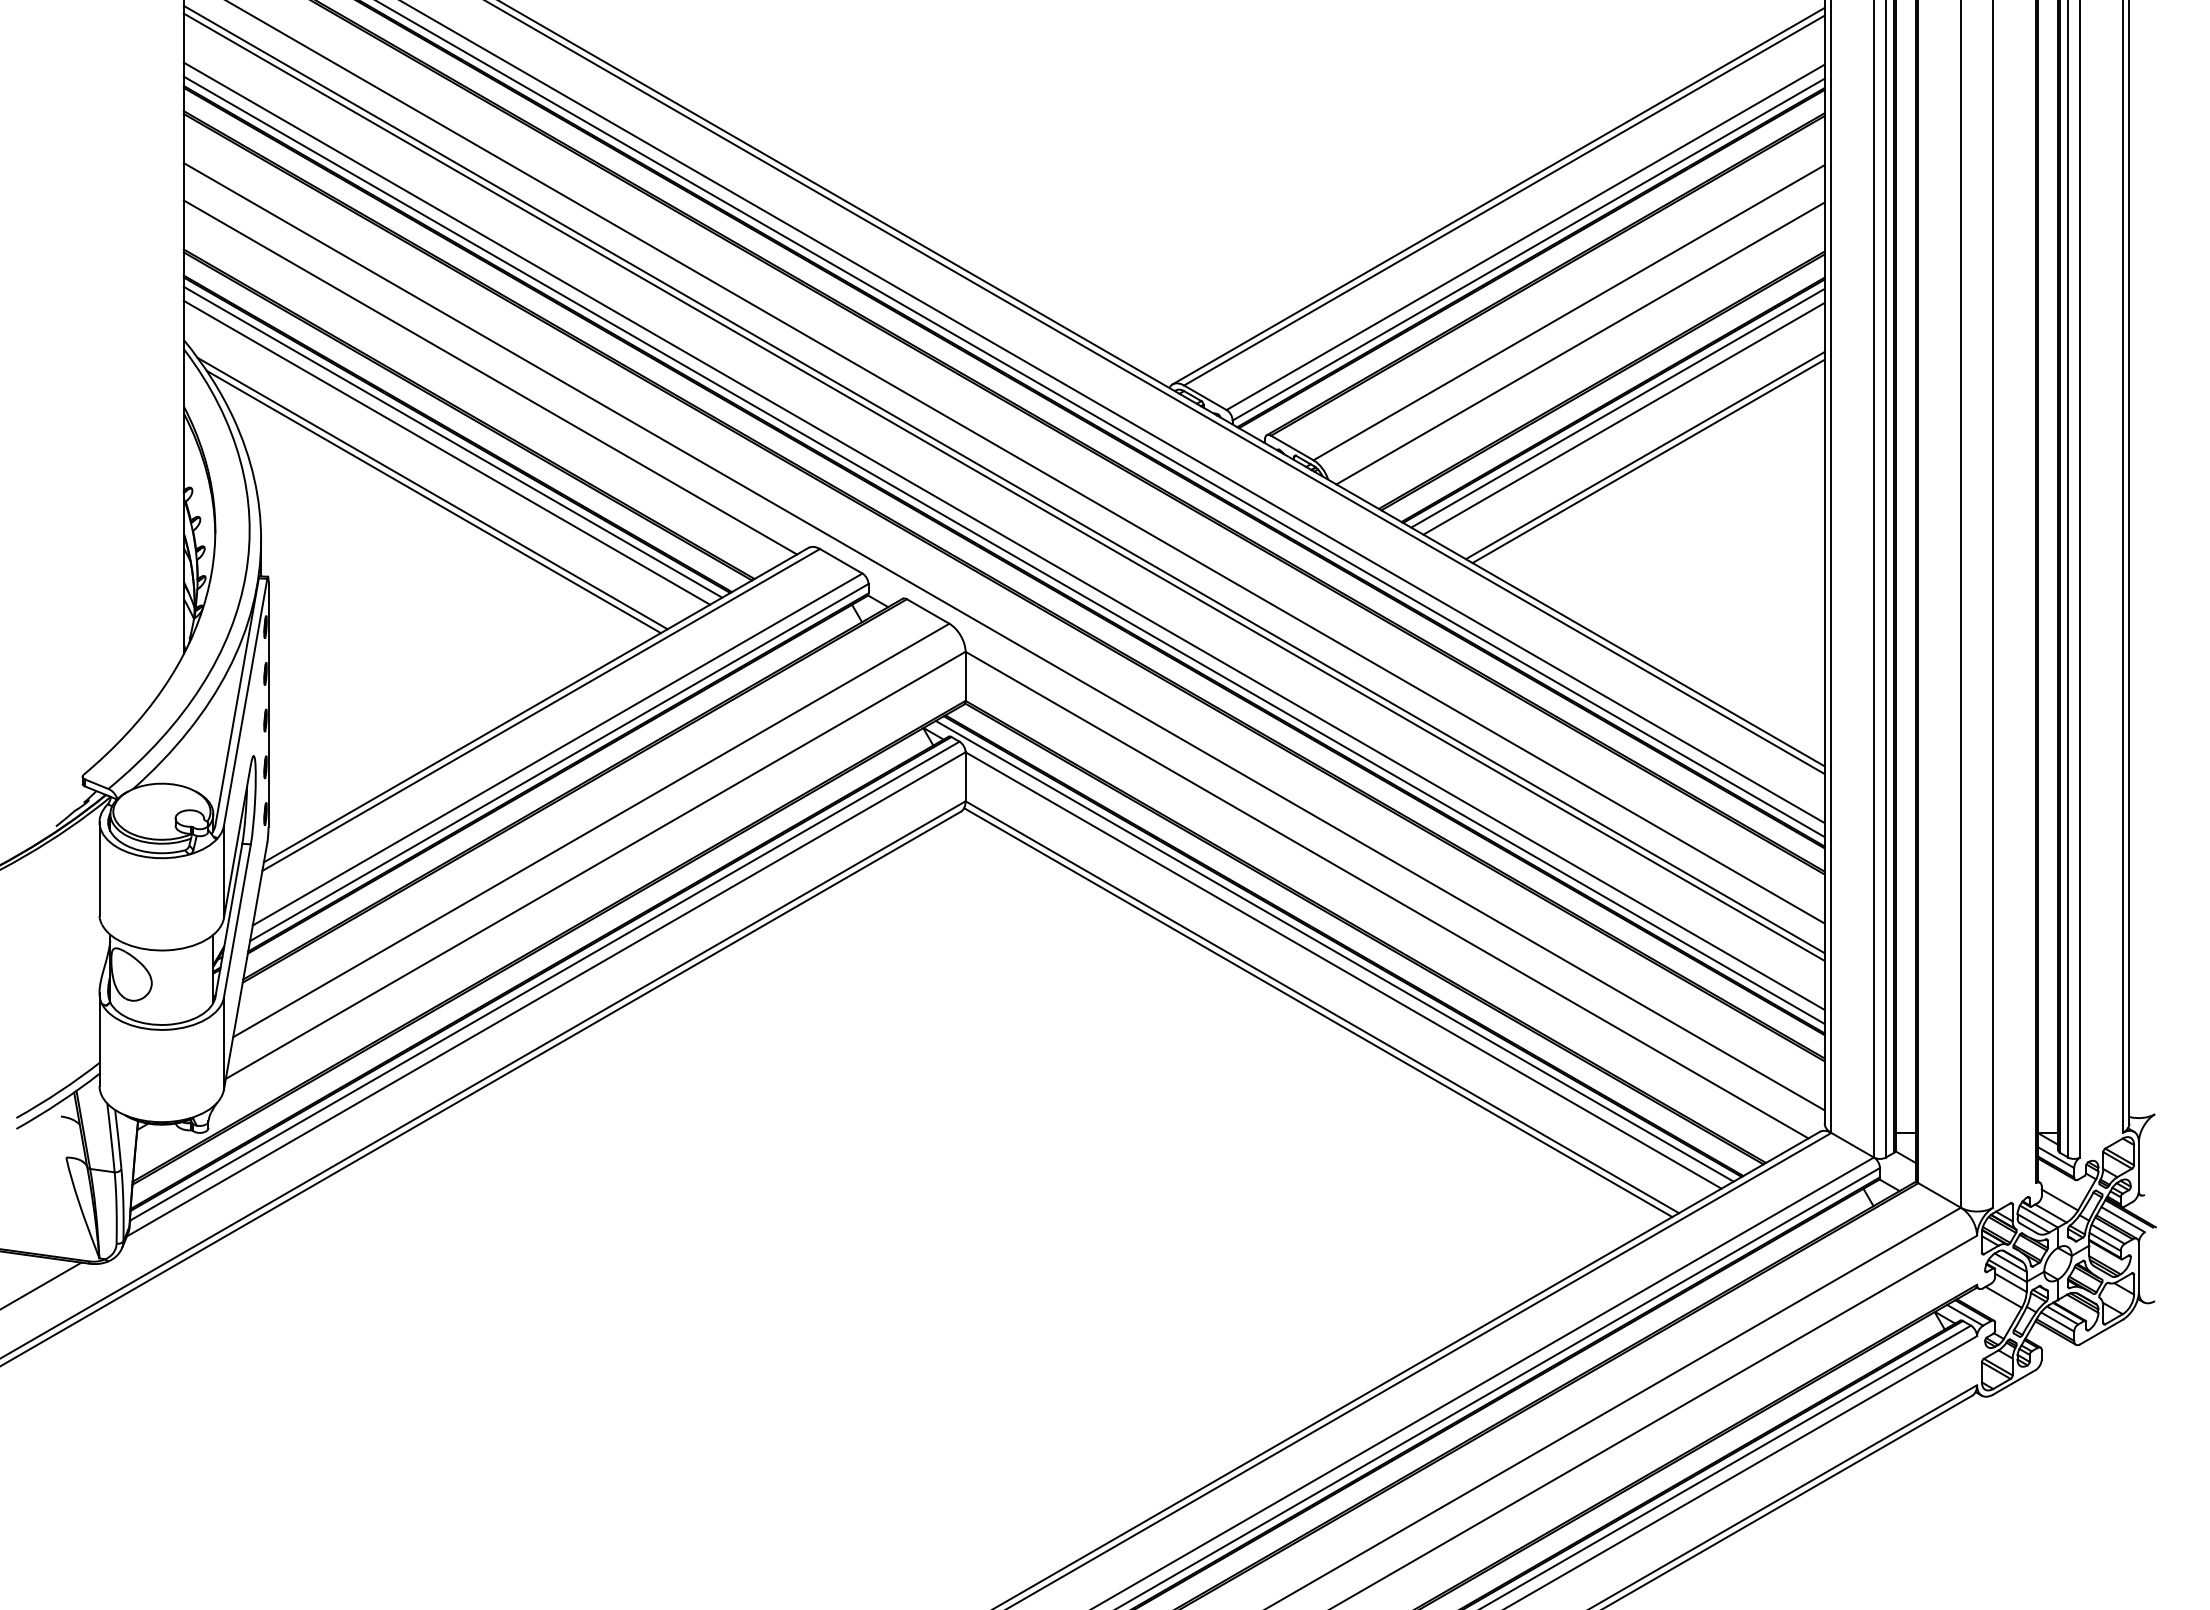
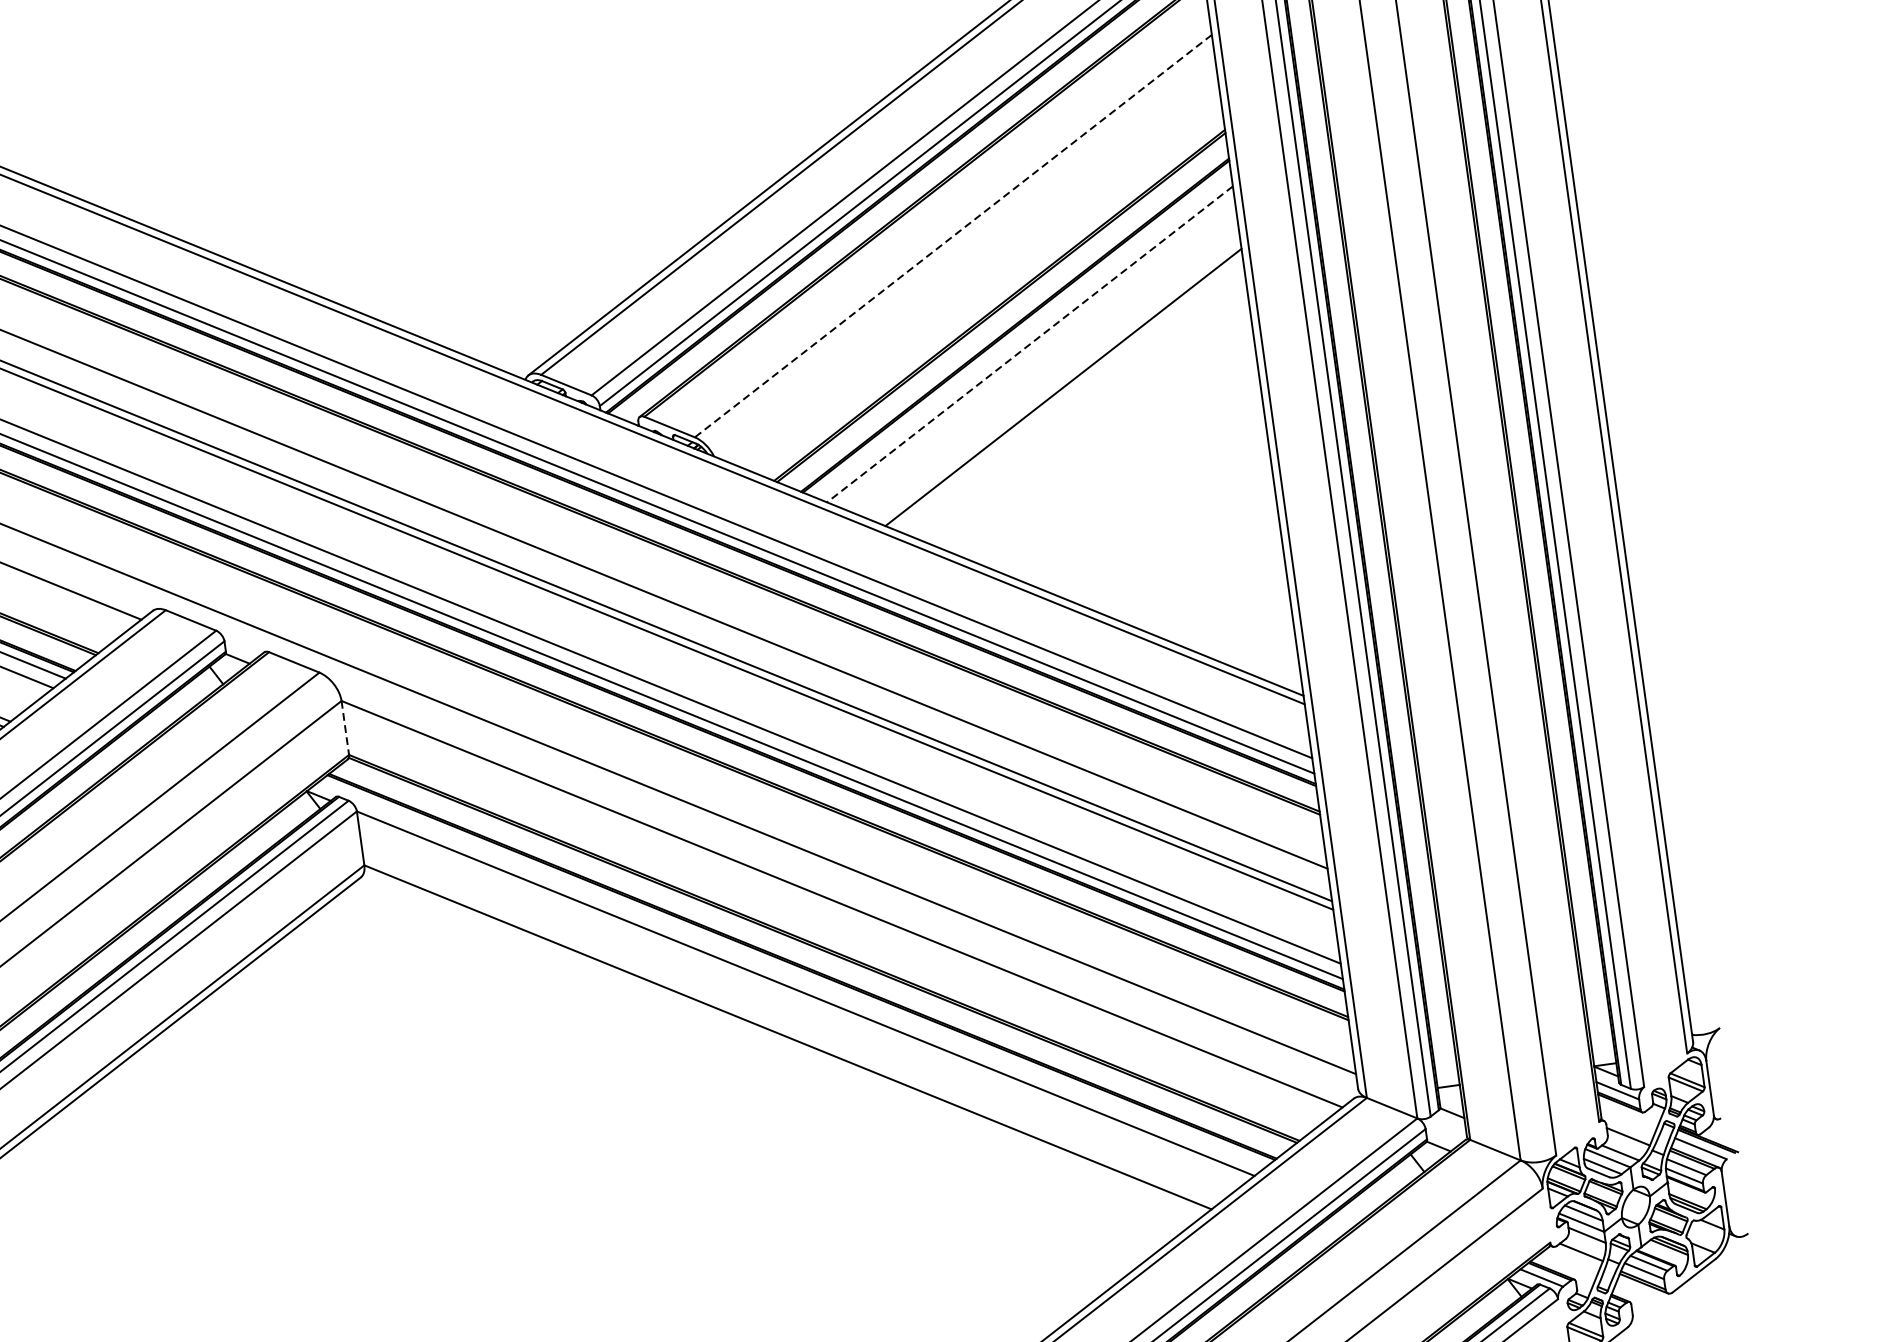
line: (1568, 312) -> (952, 235), solid -> dashed
line: (1580, 343) -> (970, 268), removed
line: (1617, 407) -> (1021, 332), removed
line: (1624, 418) -> (1030, 343), solid -> dashed
line: (1644, 455) -> (1058, 381), removed
line: (965, 676) -> (345, 728), solid -> dashed
line: (1334, 950) -> (792, 973), removed
line: (1318, 1012) -> (784, 1043), removed

